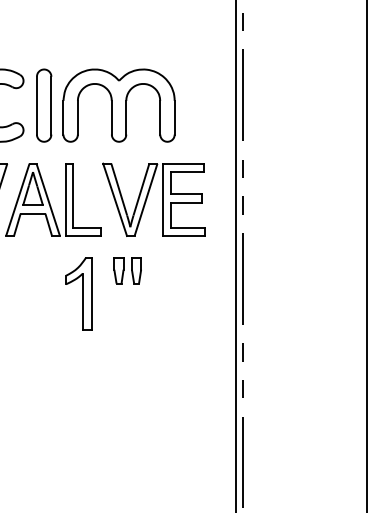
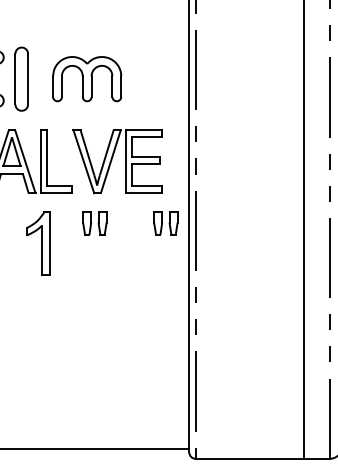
part: (118, 104) -> (86, 78), size x0.7
part: (208, 270) -> (165, 223), added
part: (79, 293) -> (38, 243), moved

